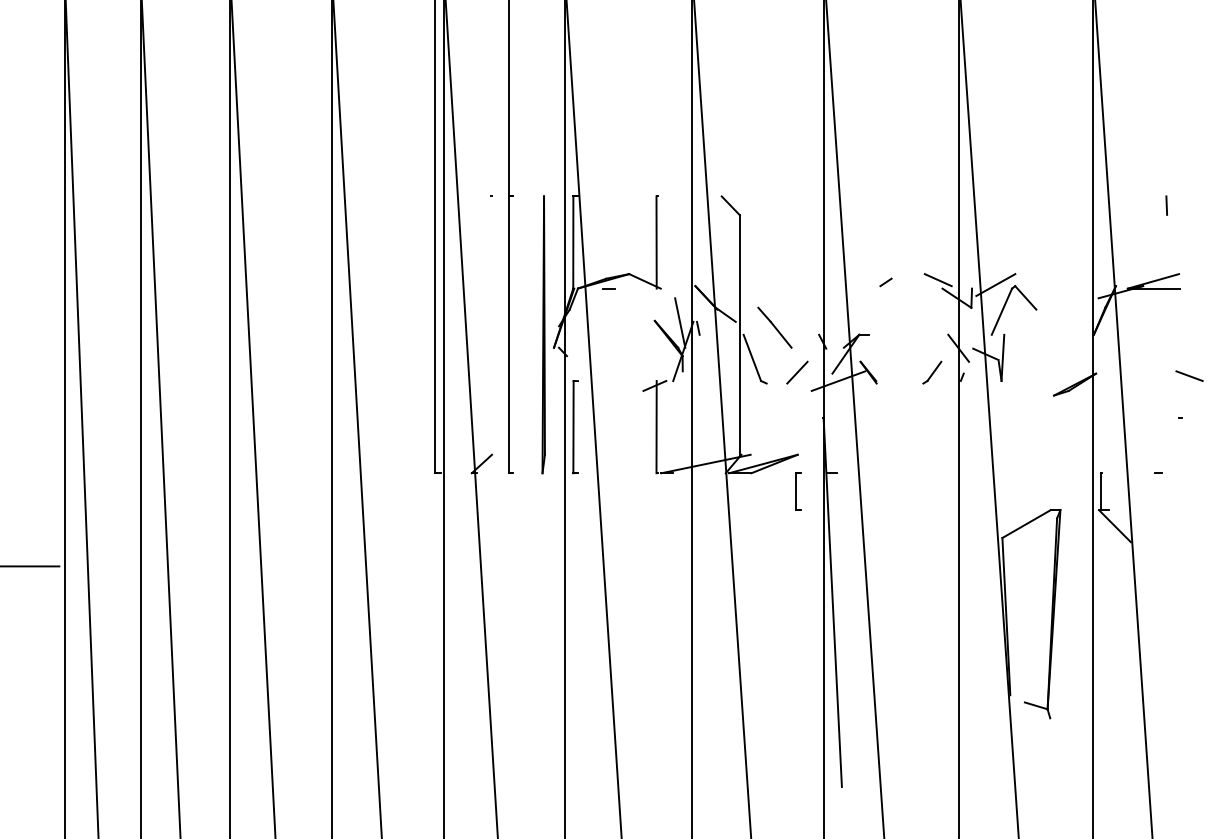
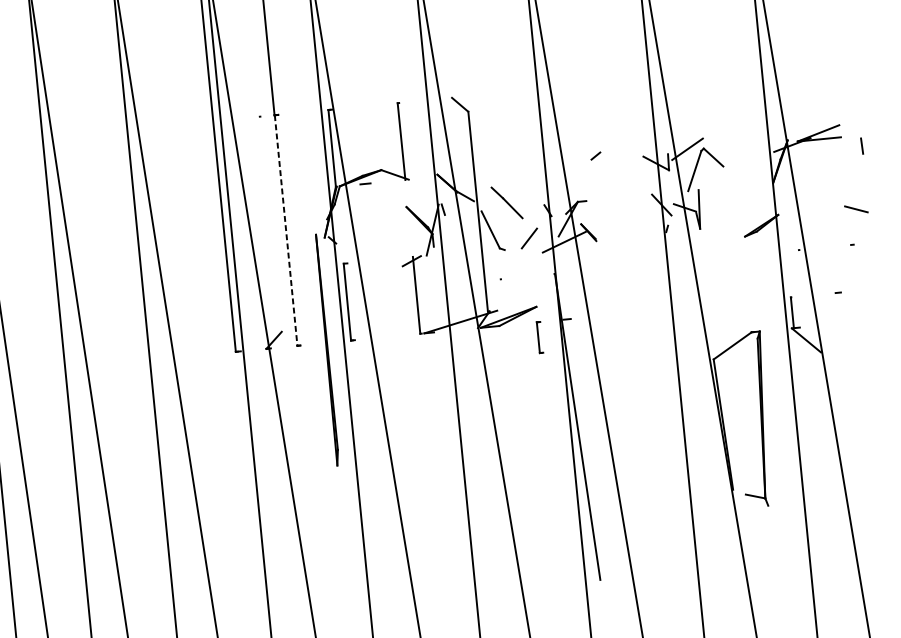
line: (1166, 205) -> (861, 146), moved
line: (937, 280) -> (638, 150), removed
line: (680, 322) -> (427, 206), removed
line: (543, 334) -> (326, 349), moved
line: (508, 335) -> (285, 231), solid -> dashed
part: (932, 372) -> (641, 227), removed

